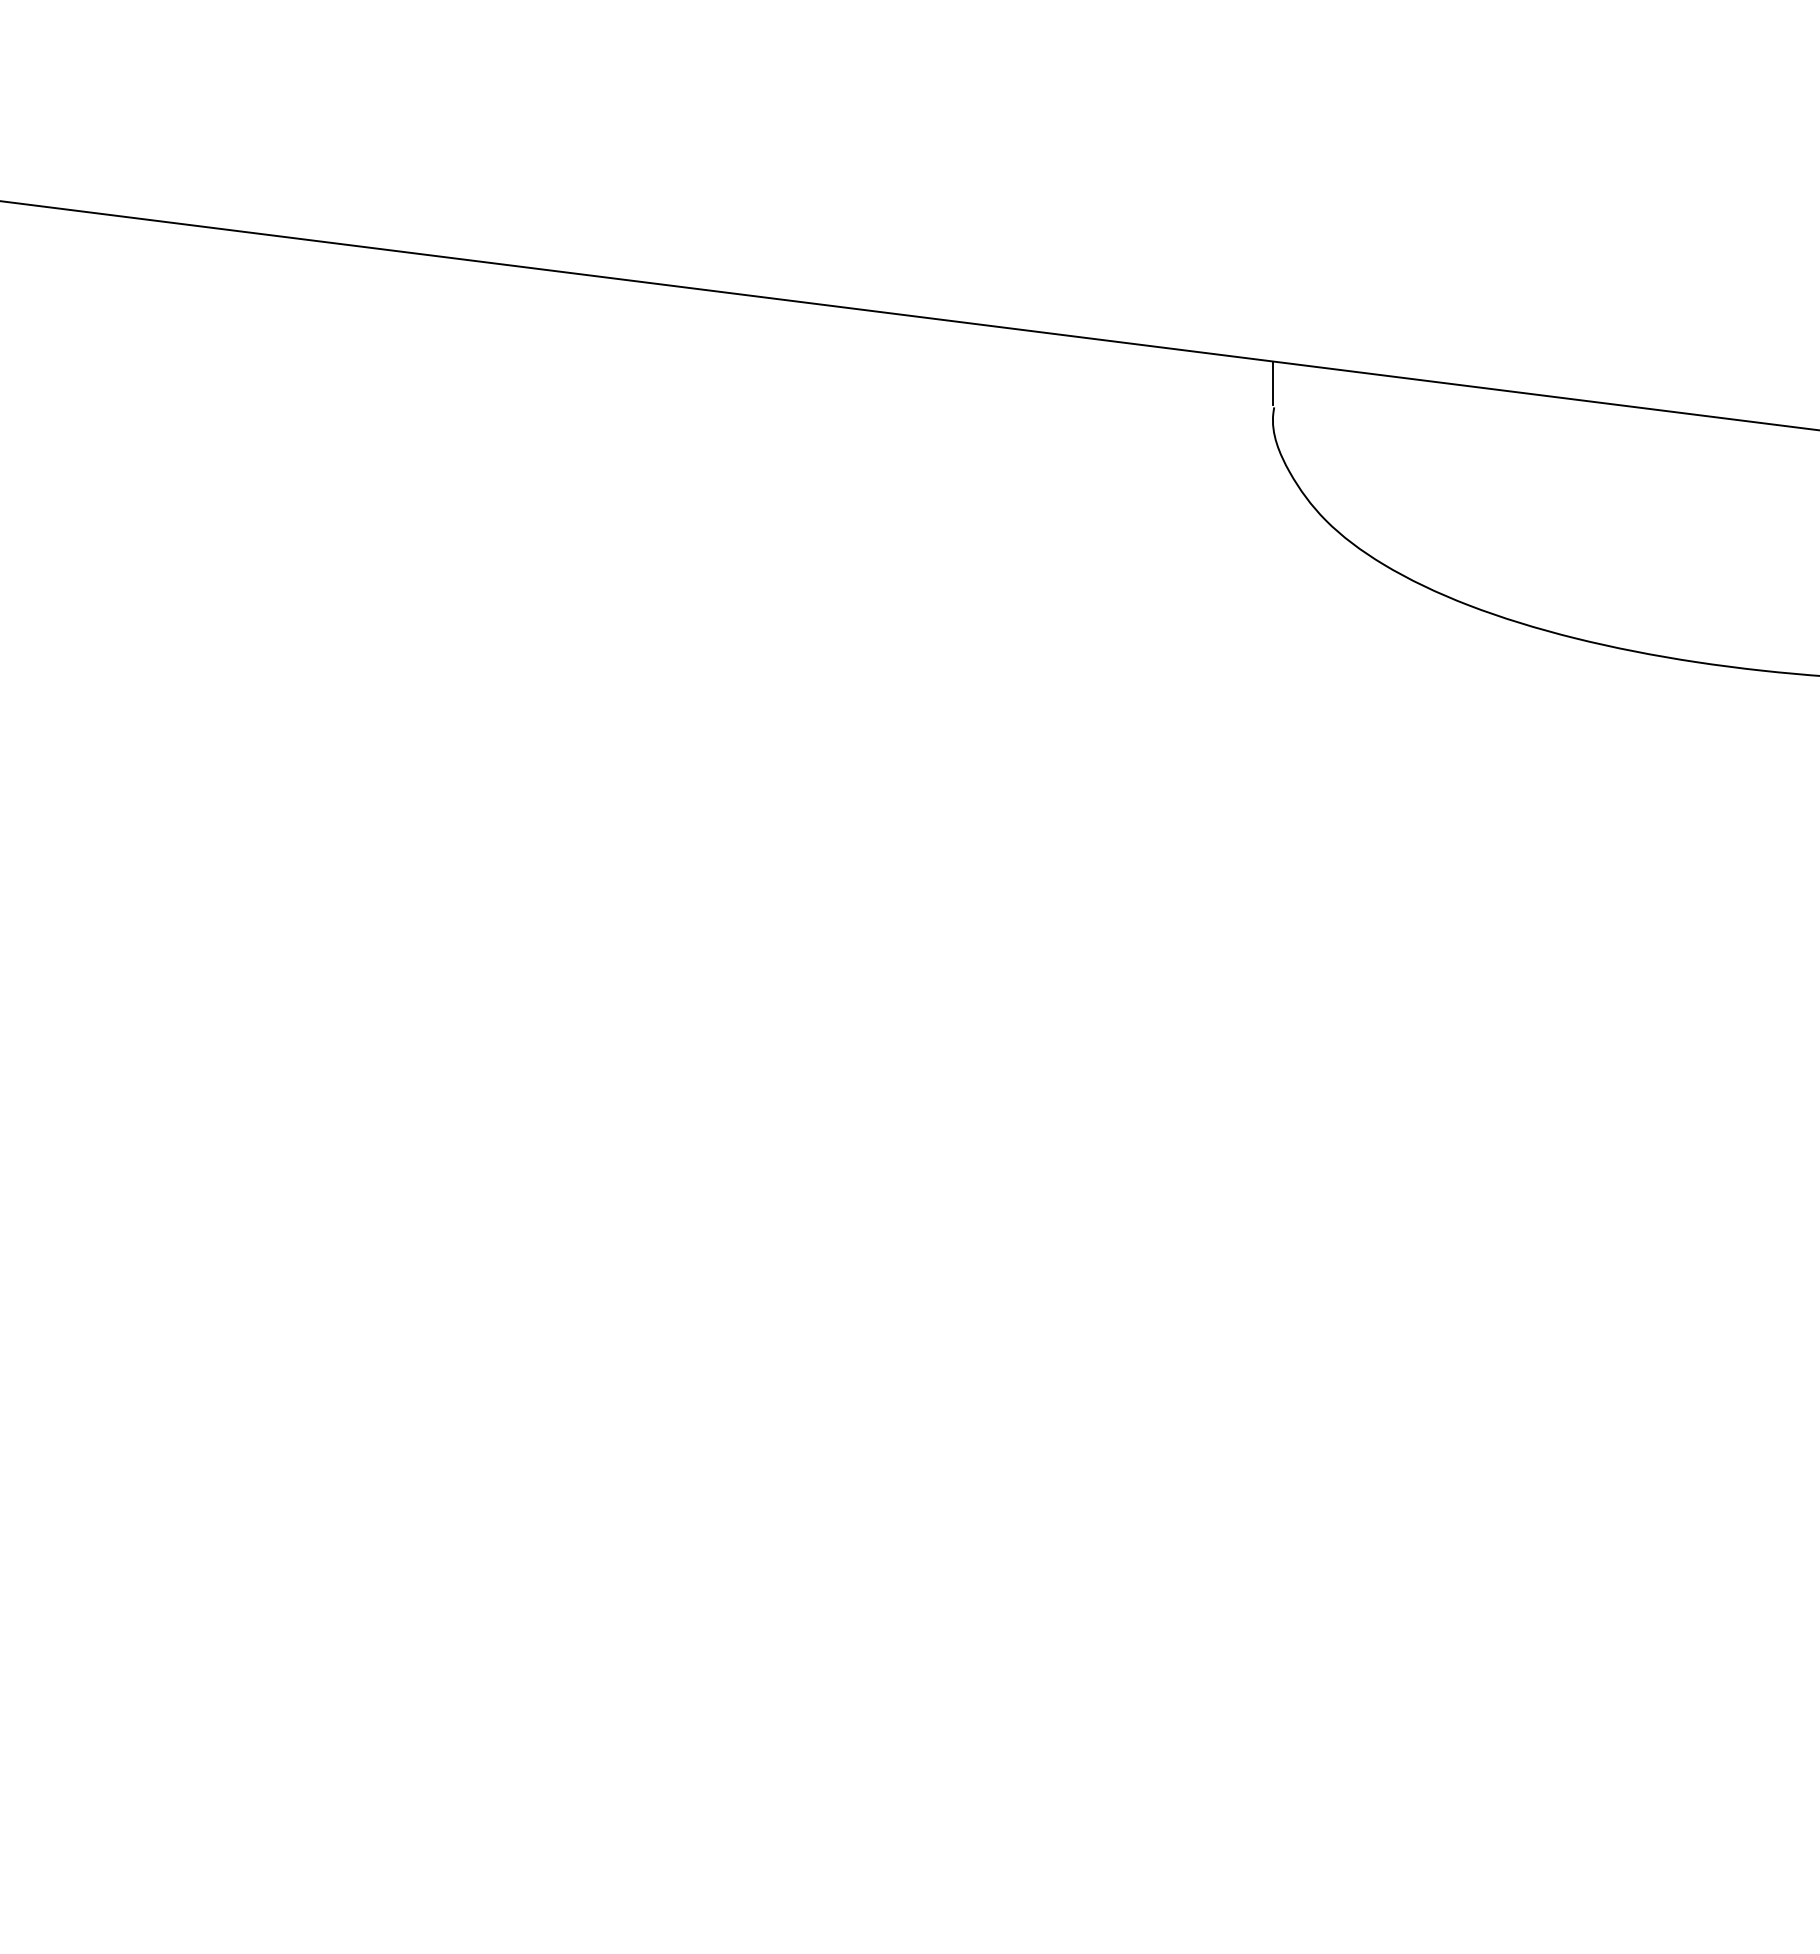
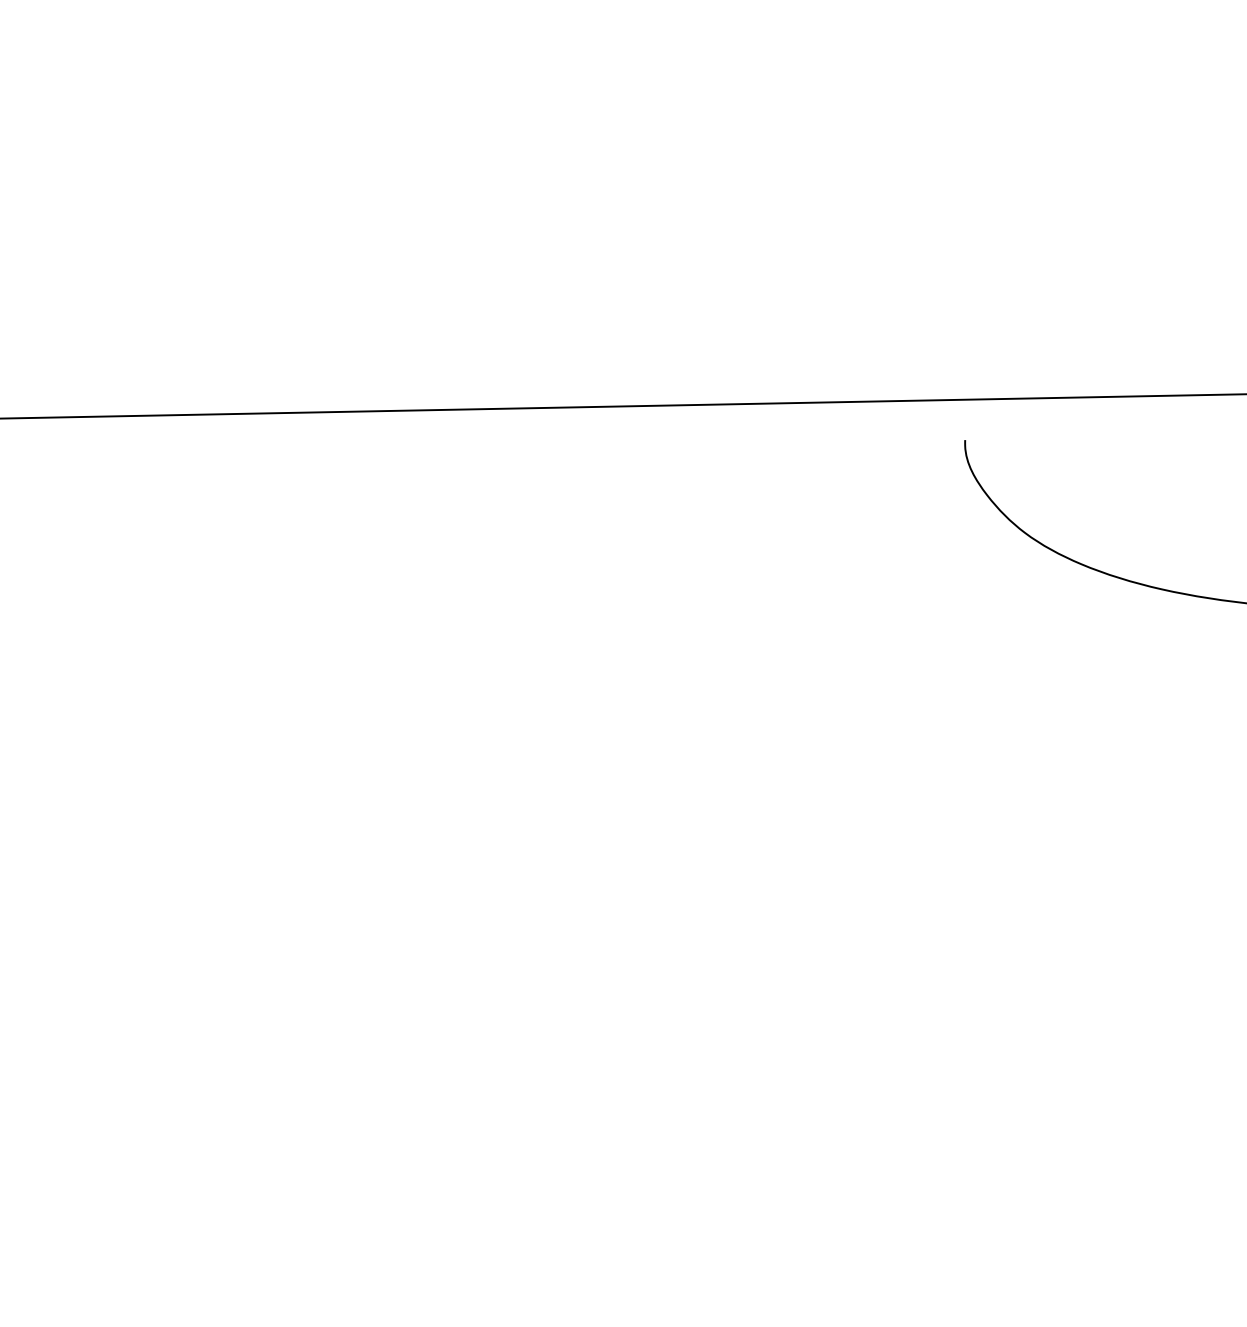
line: (1273, 383) -> (961, 419), removed

